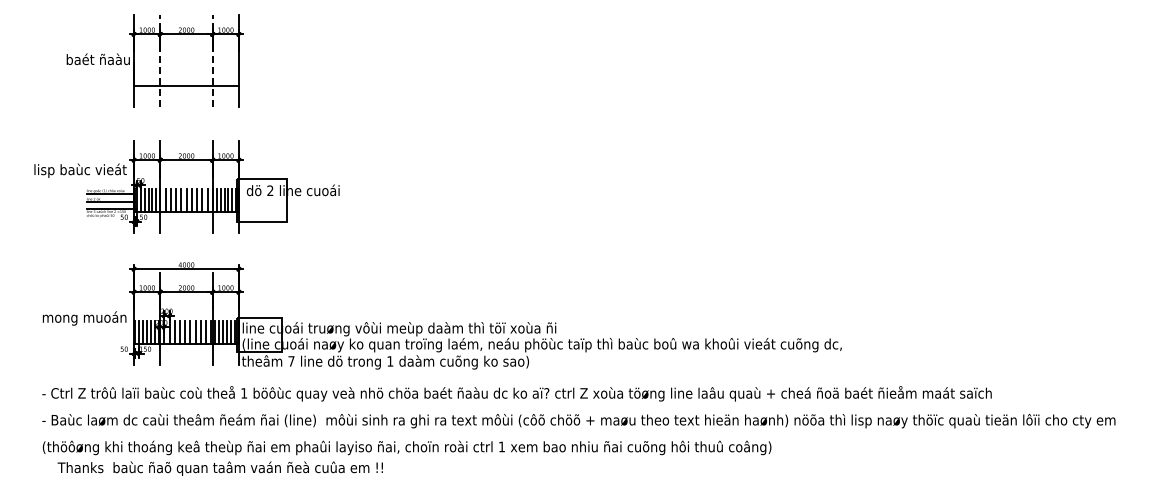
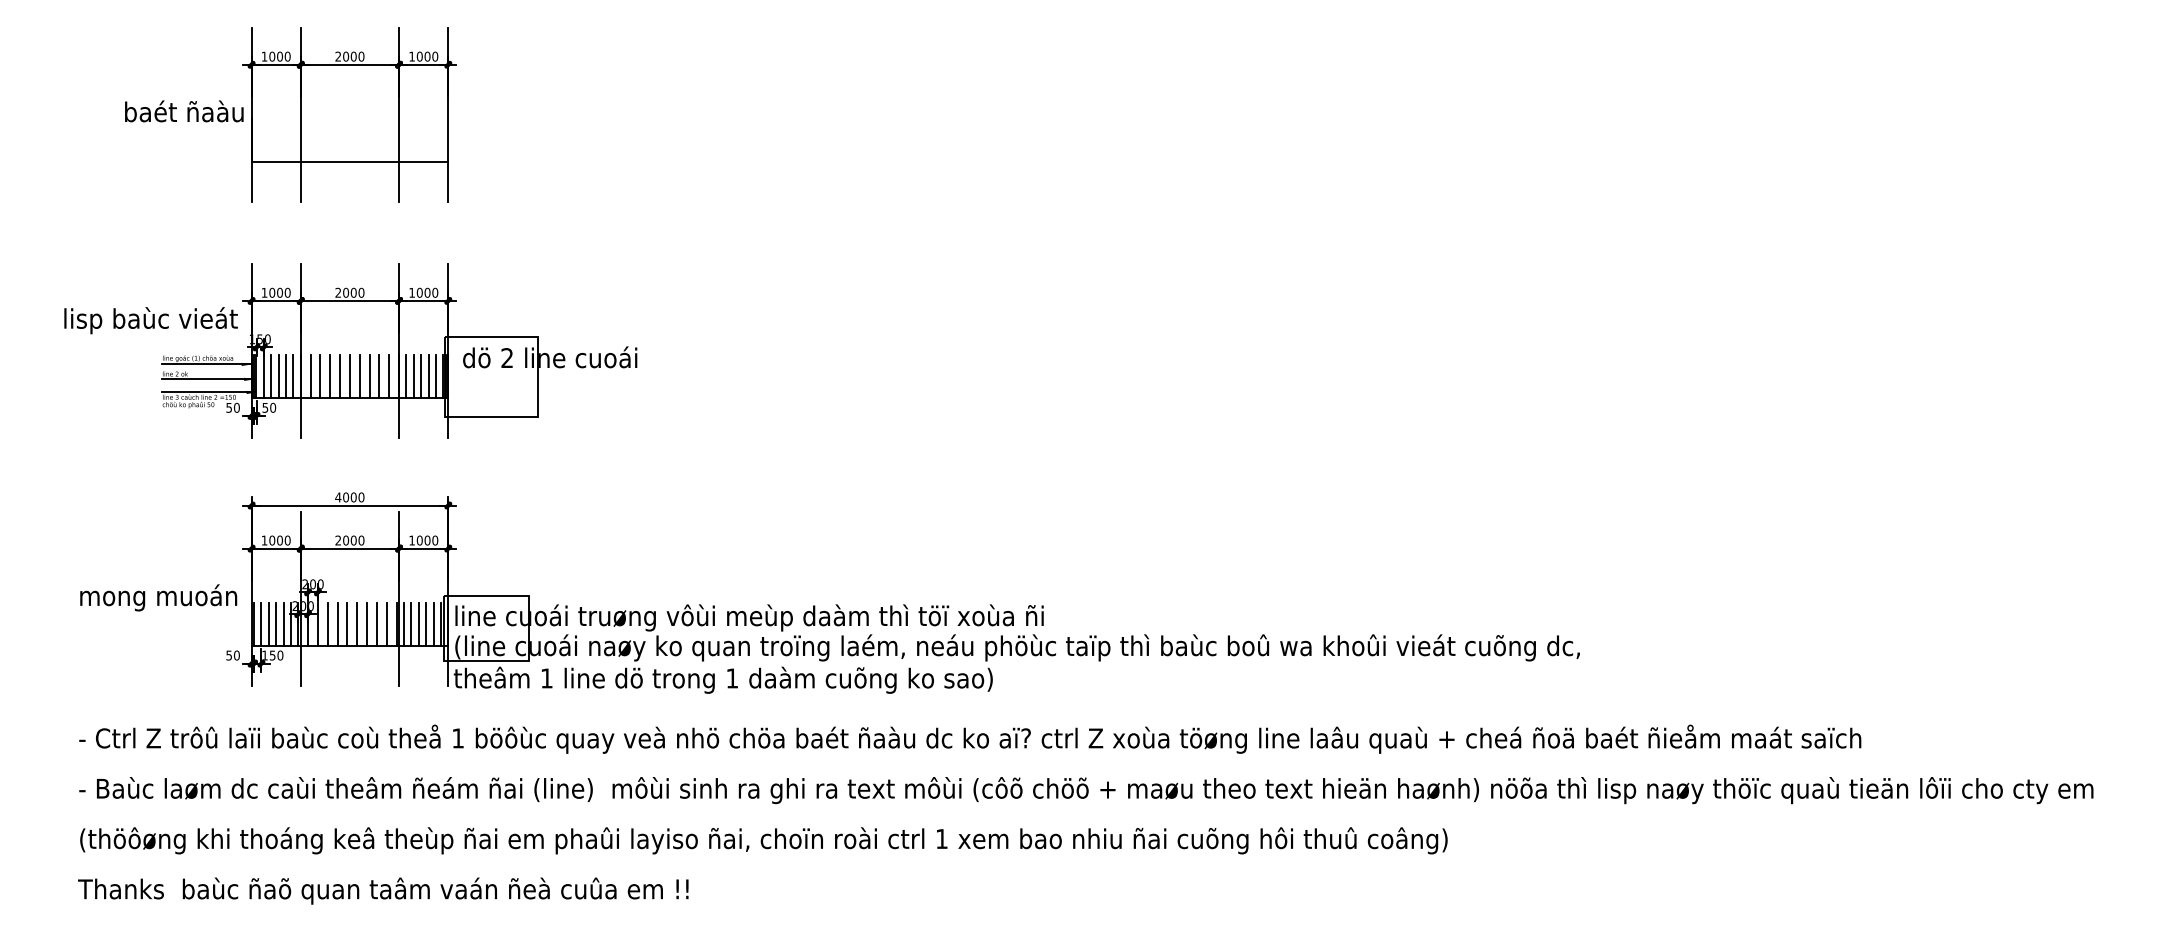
line: (160, 60) -> (301, 113), dashed -> solid
line: (212, 60) -> (398, 113), dashed -> solid
text: (291, 361) -> (546, 678), 7 -> 1
text: (219, 468) -> (381, 890), moved

